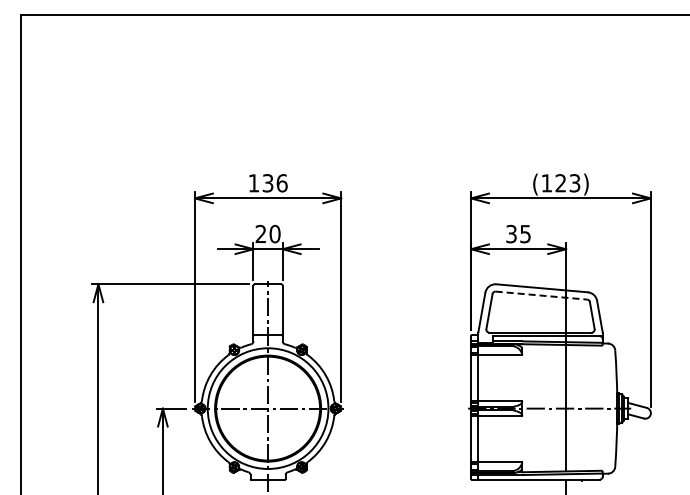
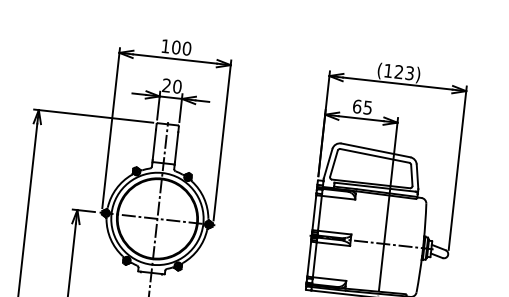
text: (274, 183) -> (181, 48), 136 -> 100
text: (511, 233) -> (357, 106), 35 -> 65
line: (541, 295) -> (374, 155), dashed -> solid

